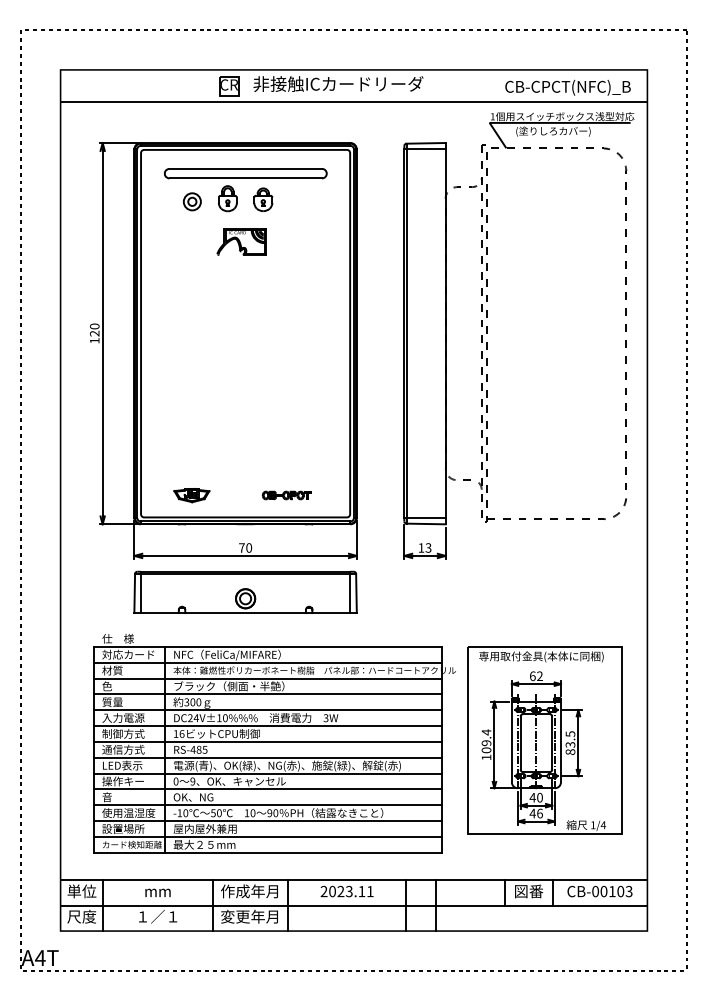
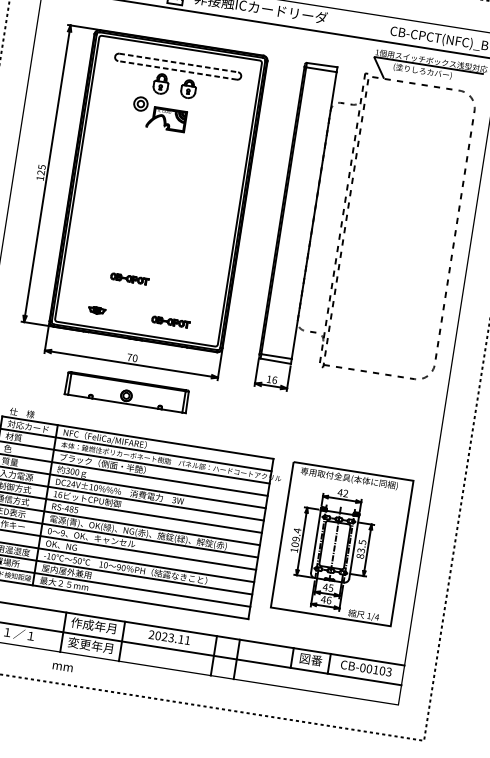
line: (246, 168) -> (179, 62), solid -> dashed
line: (245, 178) -> (177, 70), solid -> dashed
part: (192, 201) -> (141, 103), moved
text: (94, 326) -> (41, 167), 120 -> 125
part: (226, 449) -> (129, 278), added
part: (191, 495) -> (96, 310), size x0.6
text: (428, 547) -> (274, 379), 13 -> 16
part: (245, 591) -> (127, 391), size x0.7
text: (532, 676) -> (340, 492), 62 -> 42
text: (539, 797) -> (330, 587), 40 -> 45
text: (157, 892) -> (62, 667), moved

